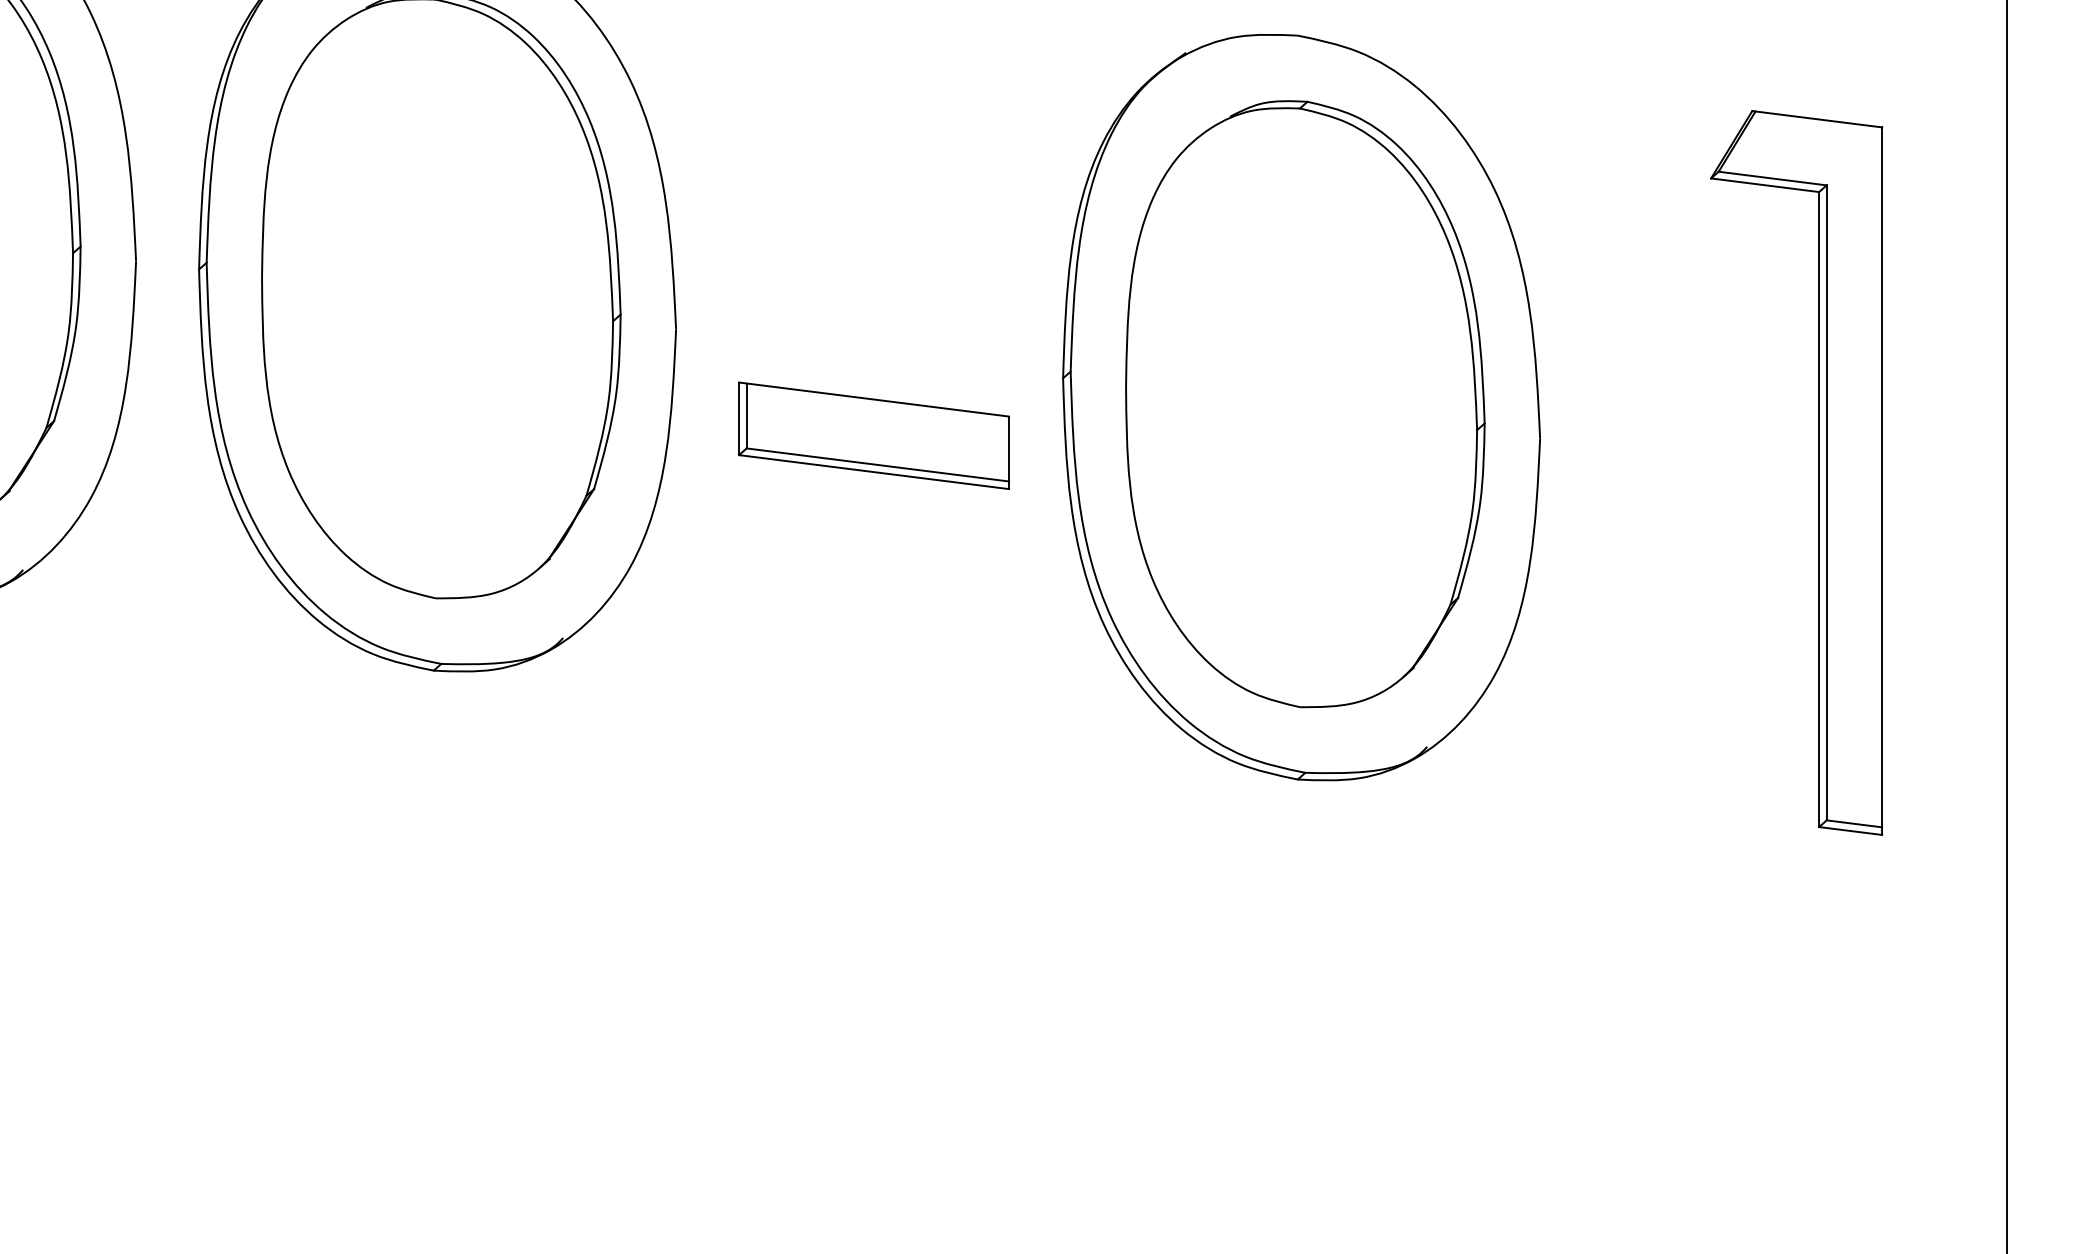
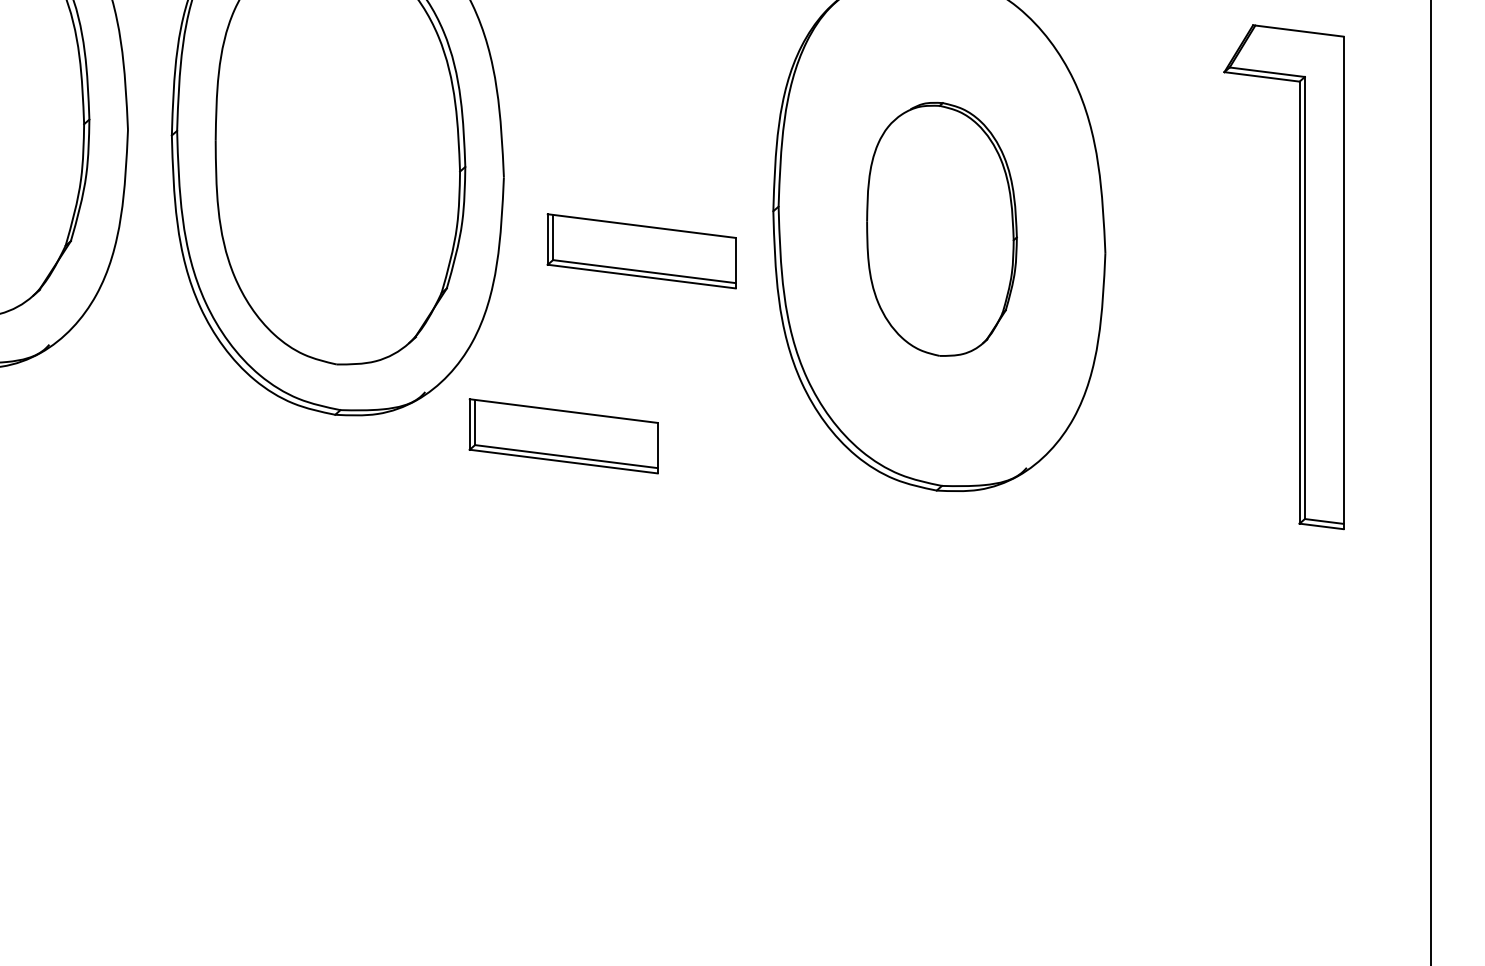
part: (1304, 404) -> (941, 229), size x0.6
part: (761, 701) -> (563, 436), added

